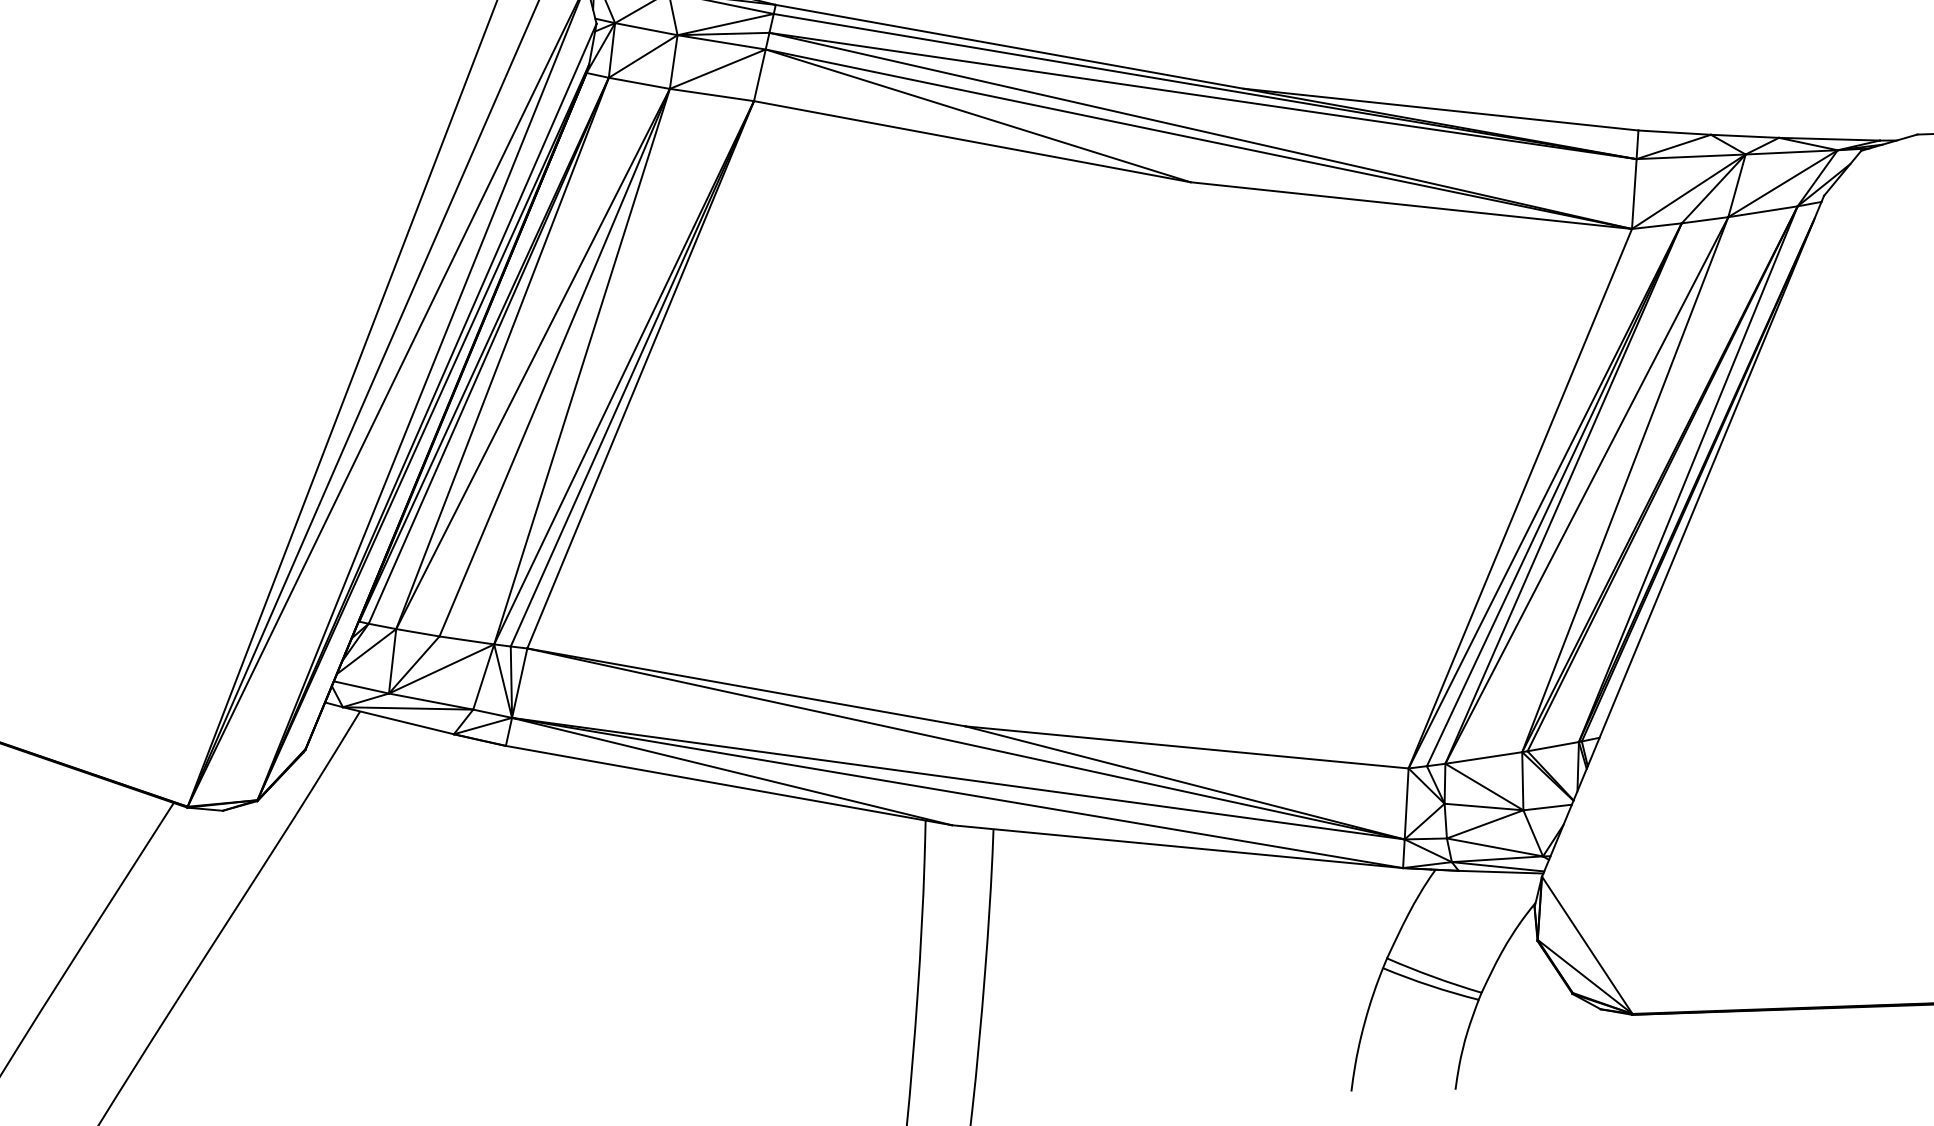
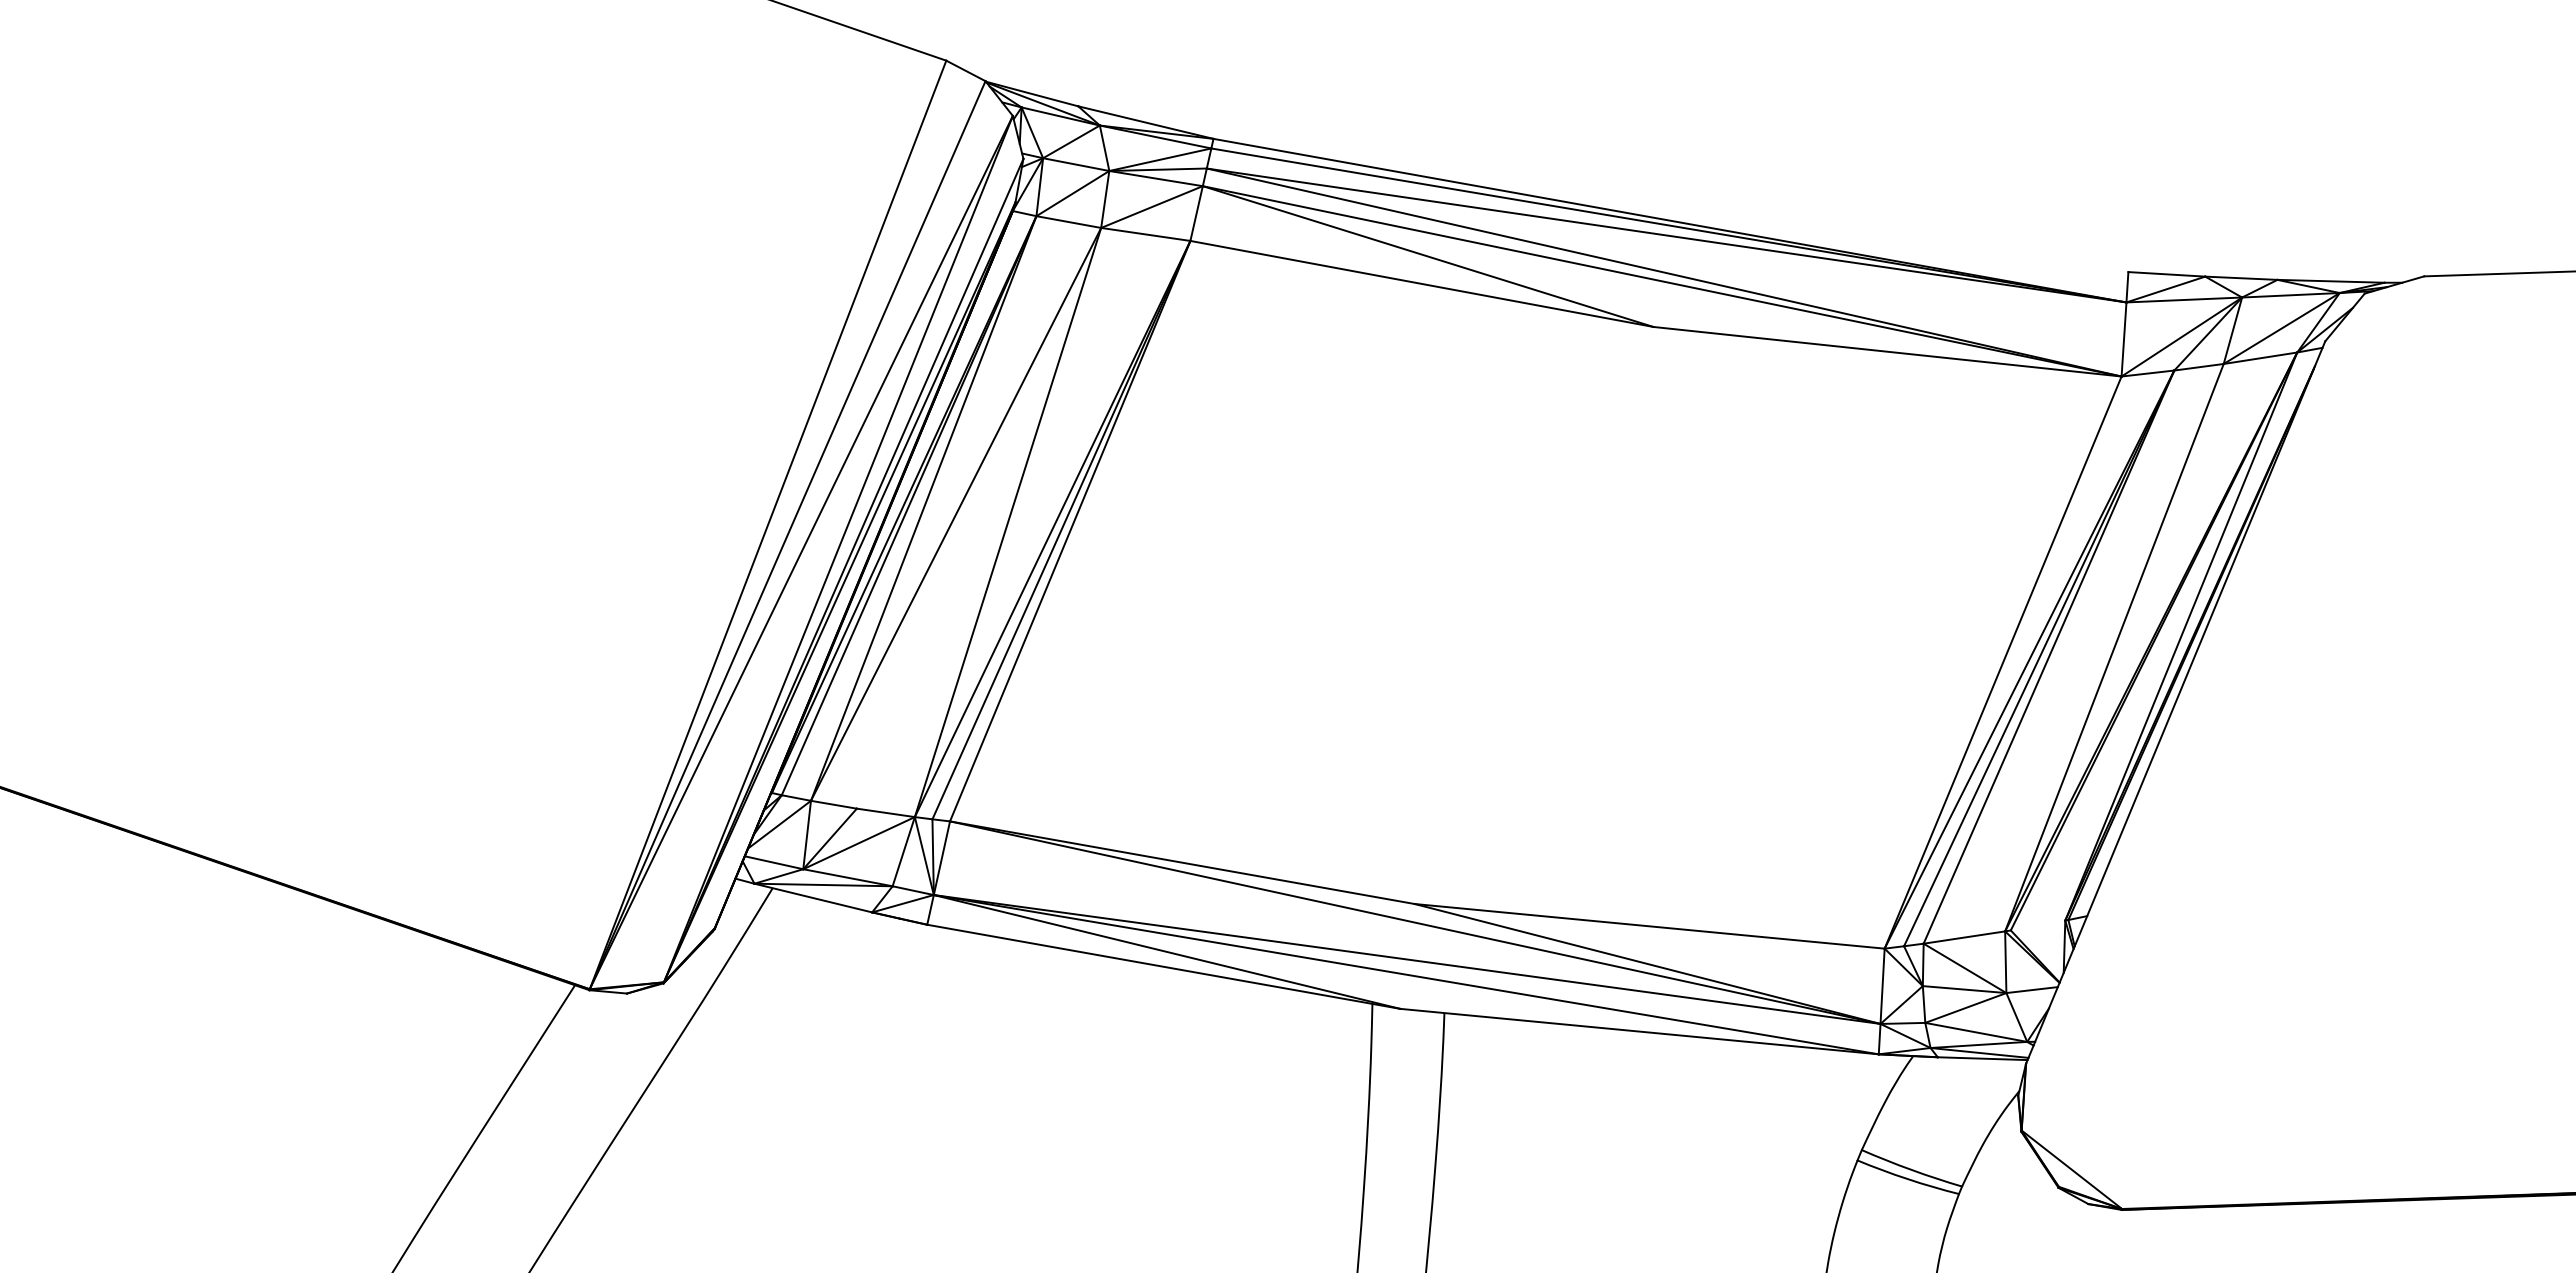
line: (1440, 109) -> (1918, 249), removed
line: (554, 361) -> (978, 517), removed
line: (1586, 490) -> (2073, 653), removed
line: (1552, 746) -> (2037, 925), removed
line: (1587, 944) -> (2074, 1135), removed

